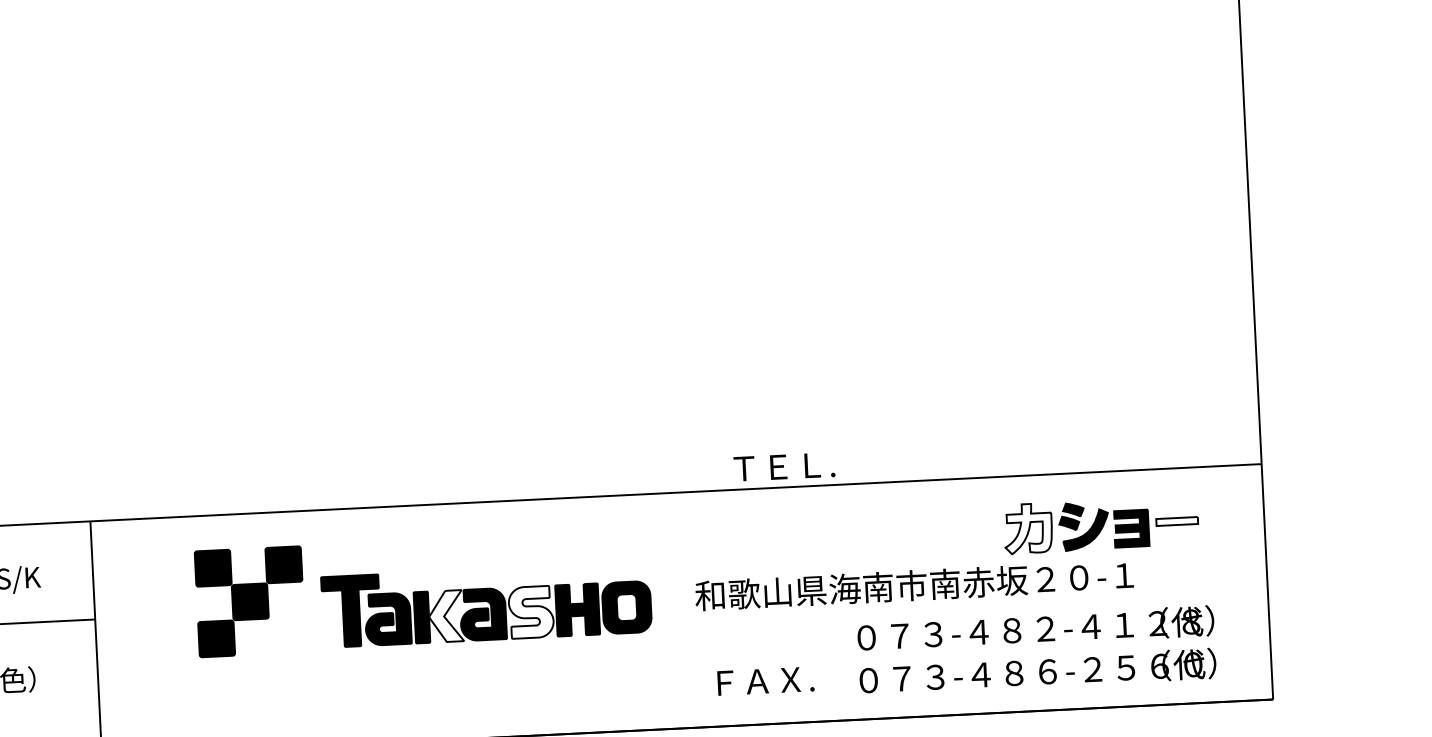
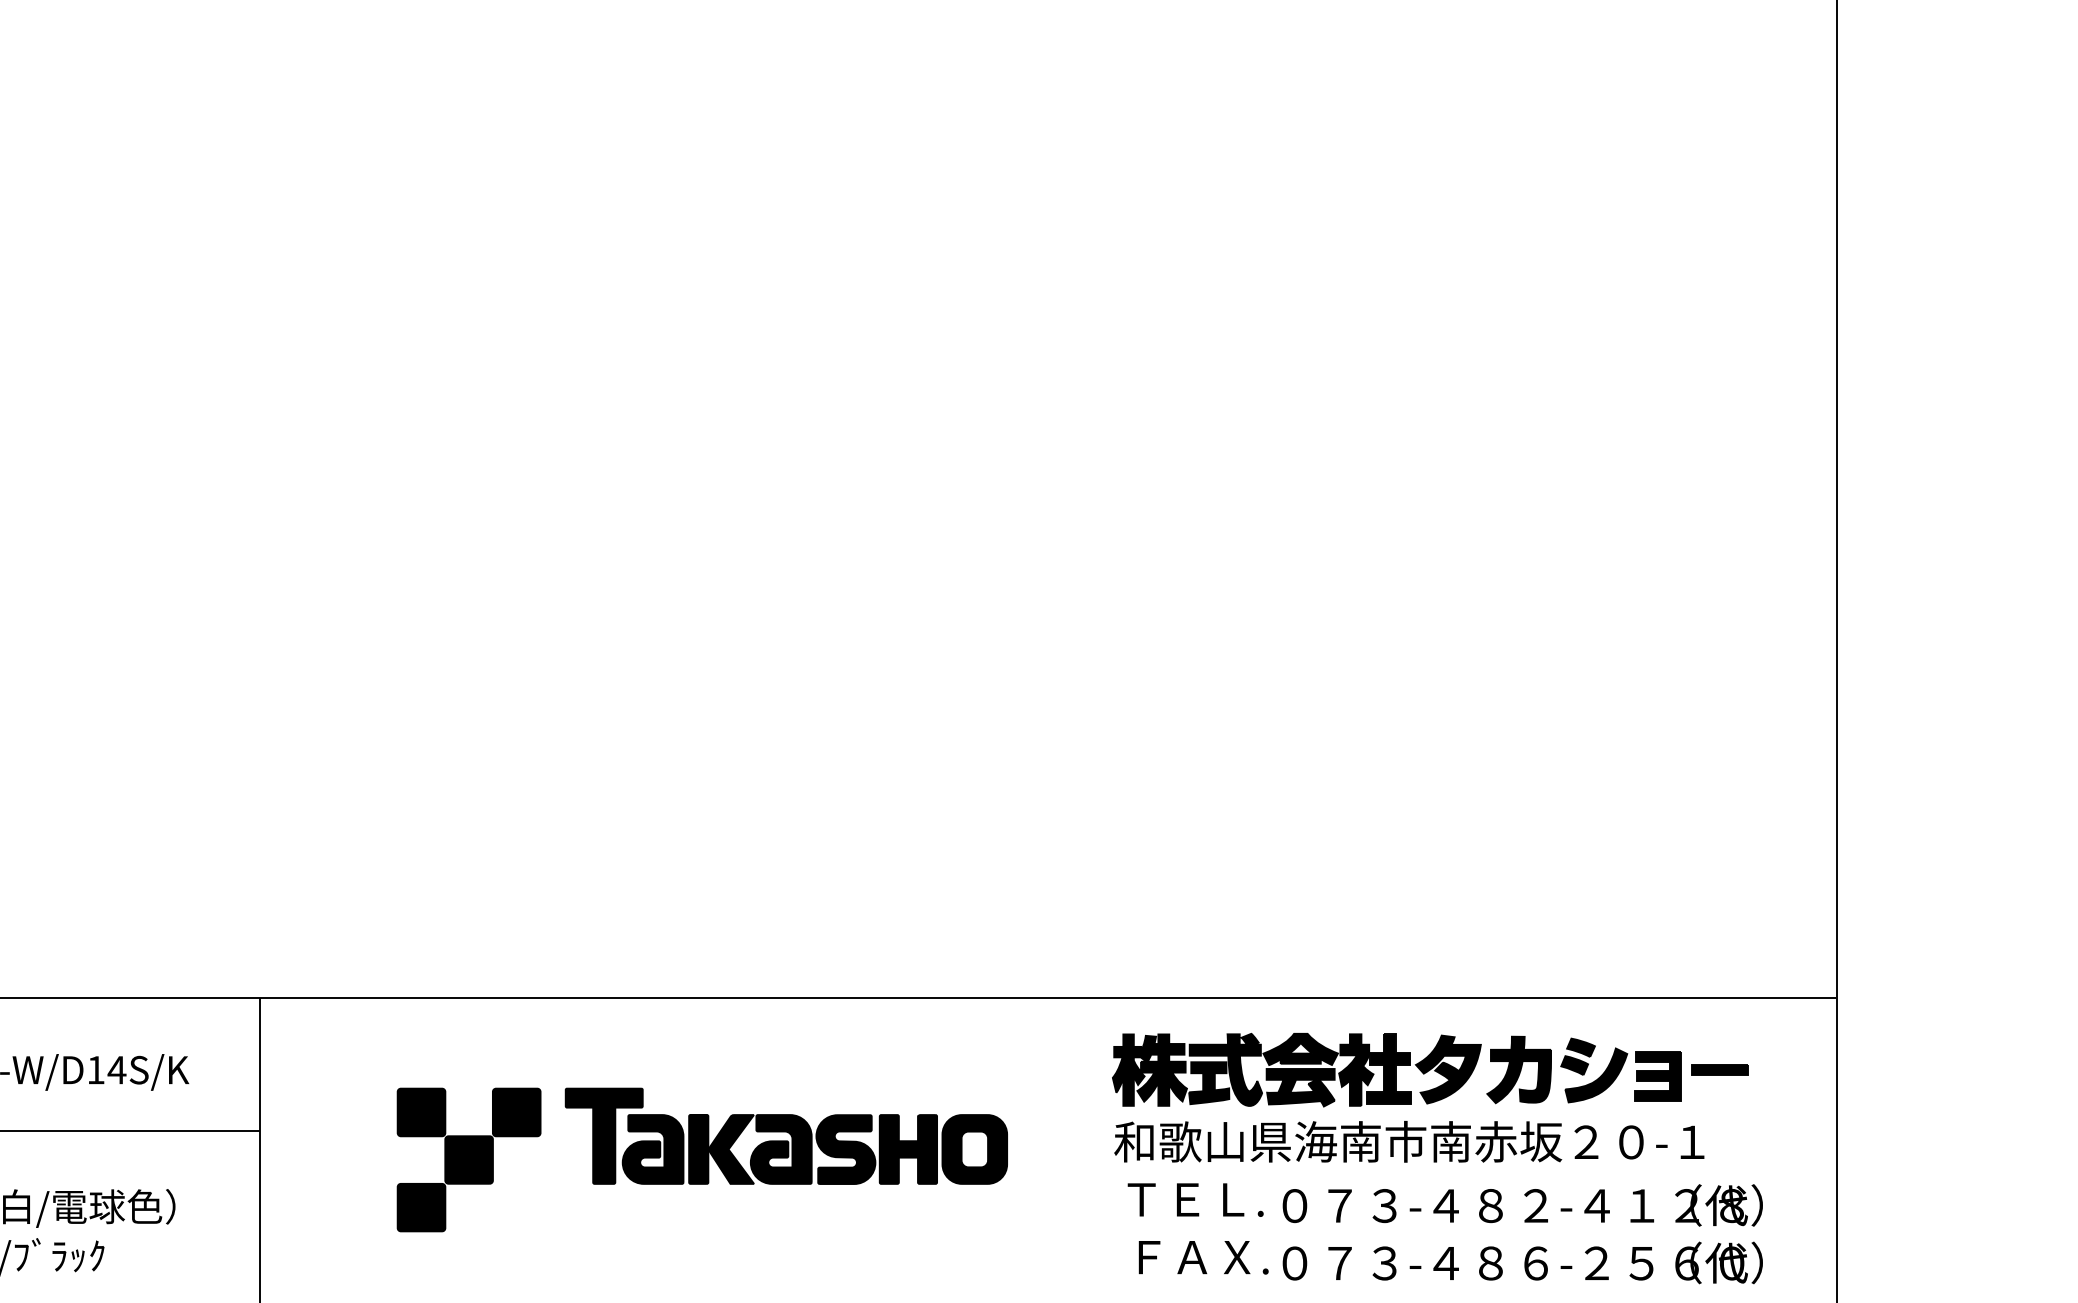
text: (784, 466) -> (1195, 1199), moved
fill: (1176, 521) -> (1719, 1069), added
fill: (1028, 528) -> (1519, 1069), added
part: (862, 537) -> (1296, 1070), added
text: (914, 585) -> (1409, 1141), moved
part: (249, 601) -> (468, 1159), moved
fill: (530, 612) -> (845, 1149), added
fill: (446, 616) -> (731, 1149), added
text: (765, 681) -> (1203, 1257), moved

